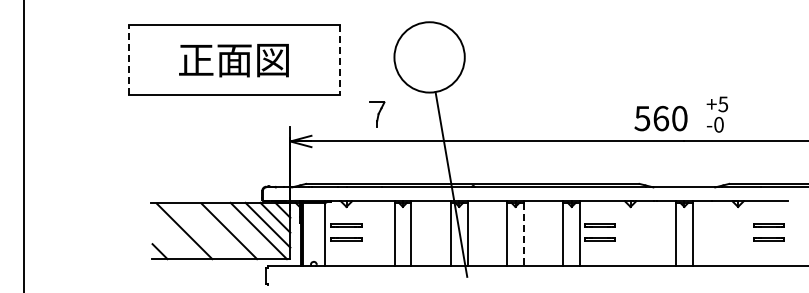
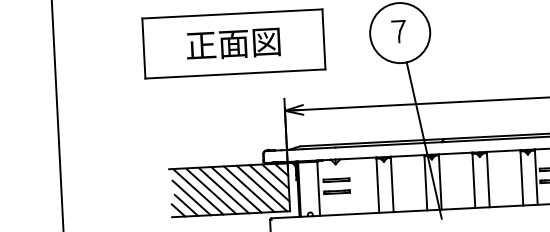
line: (129, 59) -> (144, 47), dashed -> solid
line: (340, 60) -> (324, 39), dashed -> solid
part: (377, 114) -> (399, 31), moved
line: (243, 230) -> (248, 188), added
line: (199, 231) -> (211, 191), added
line: (214, 231) -> (224, 190), added
line: (523, 234) -> (487, 180), dashed -> solid
line: (175, 237) -> (191, 197), added
line: (169, 246) -> (186, 205), added

